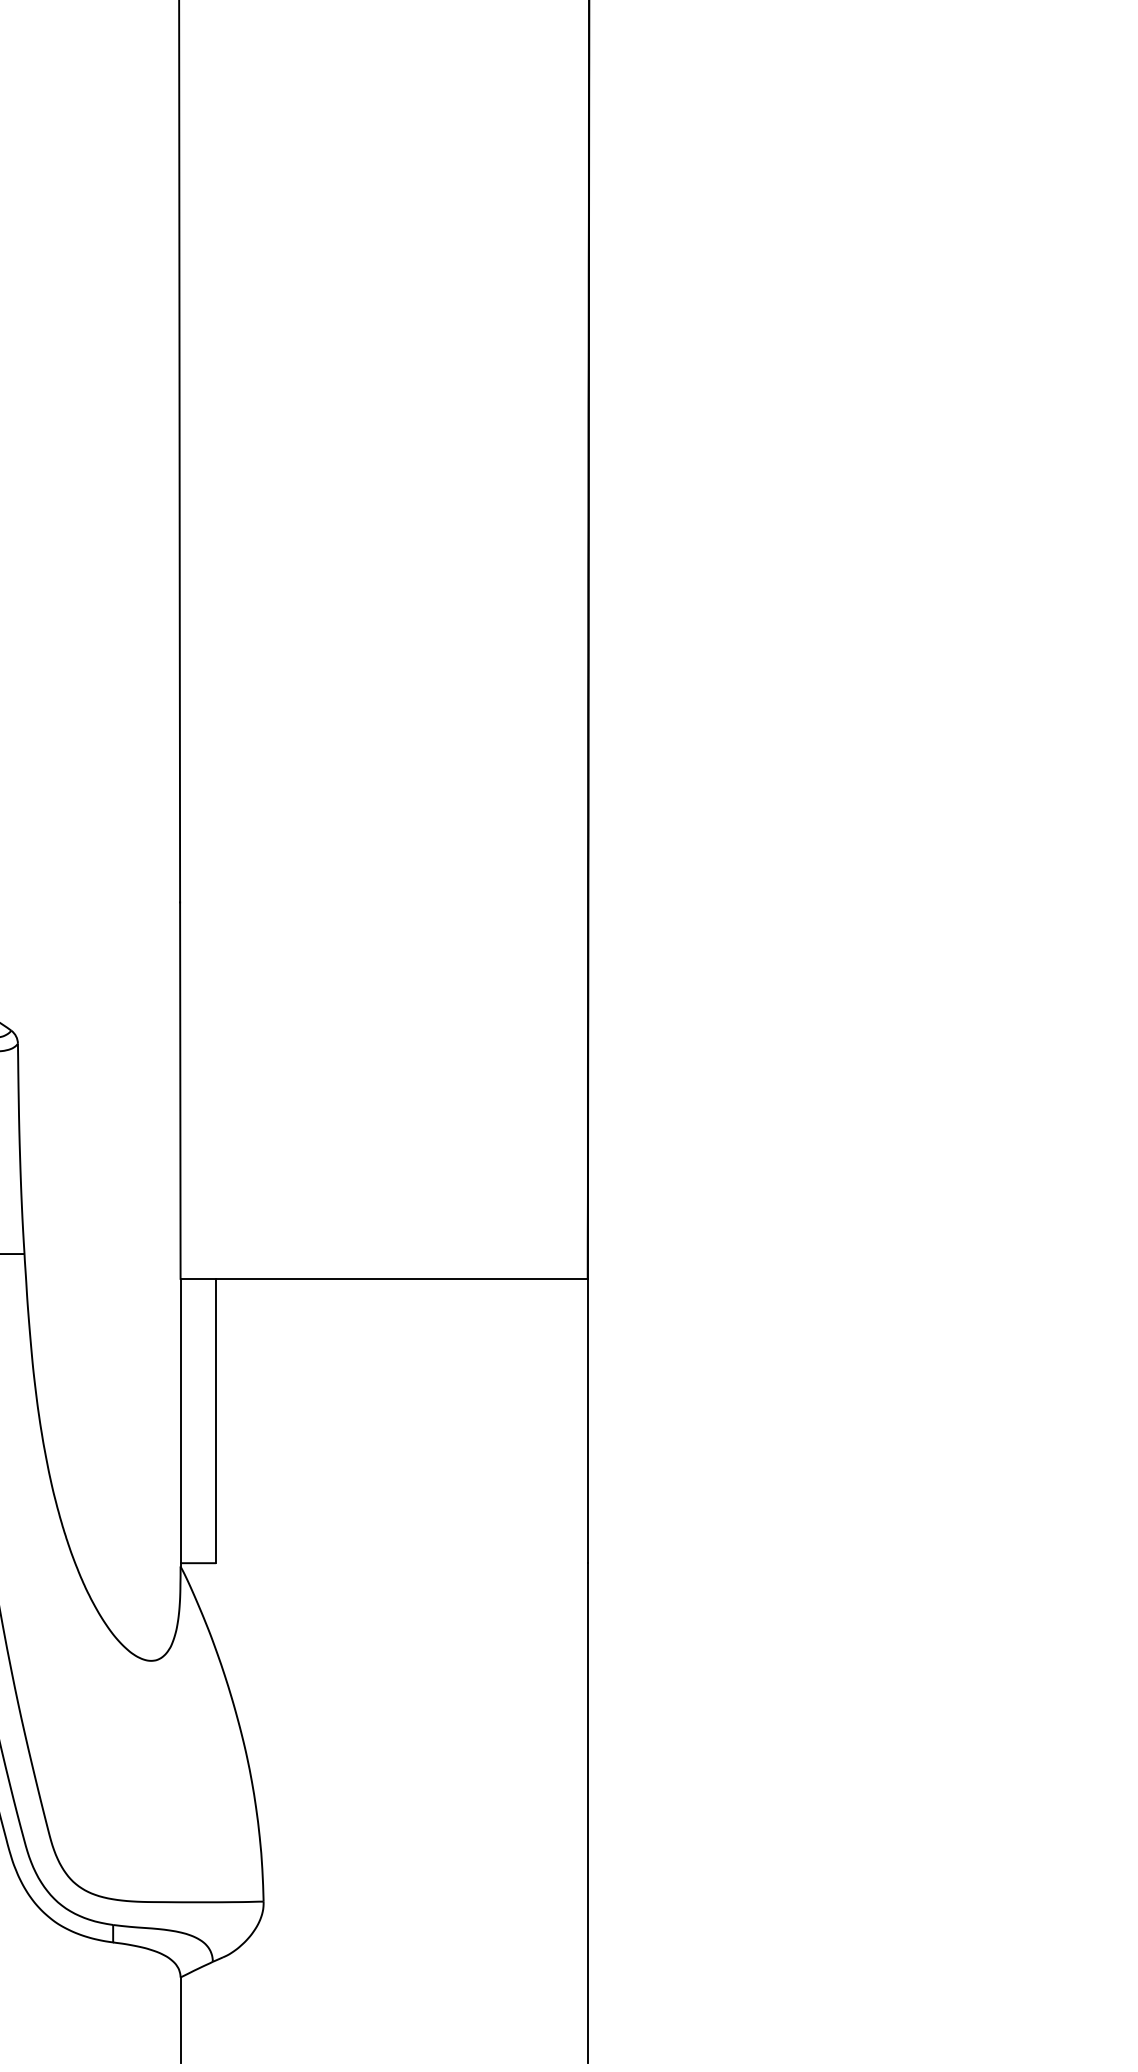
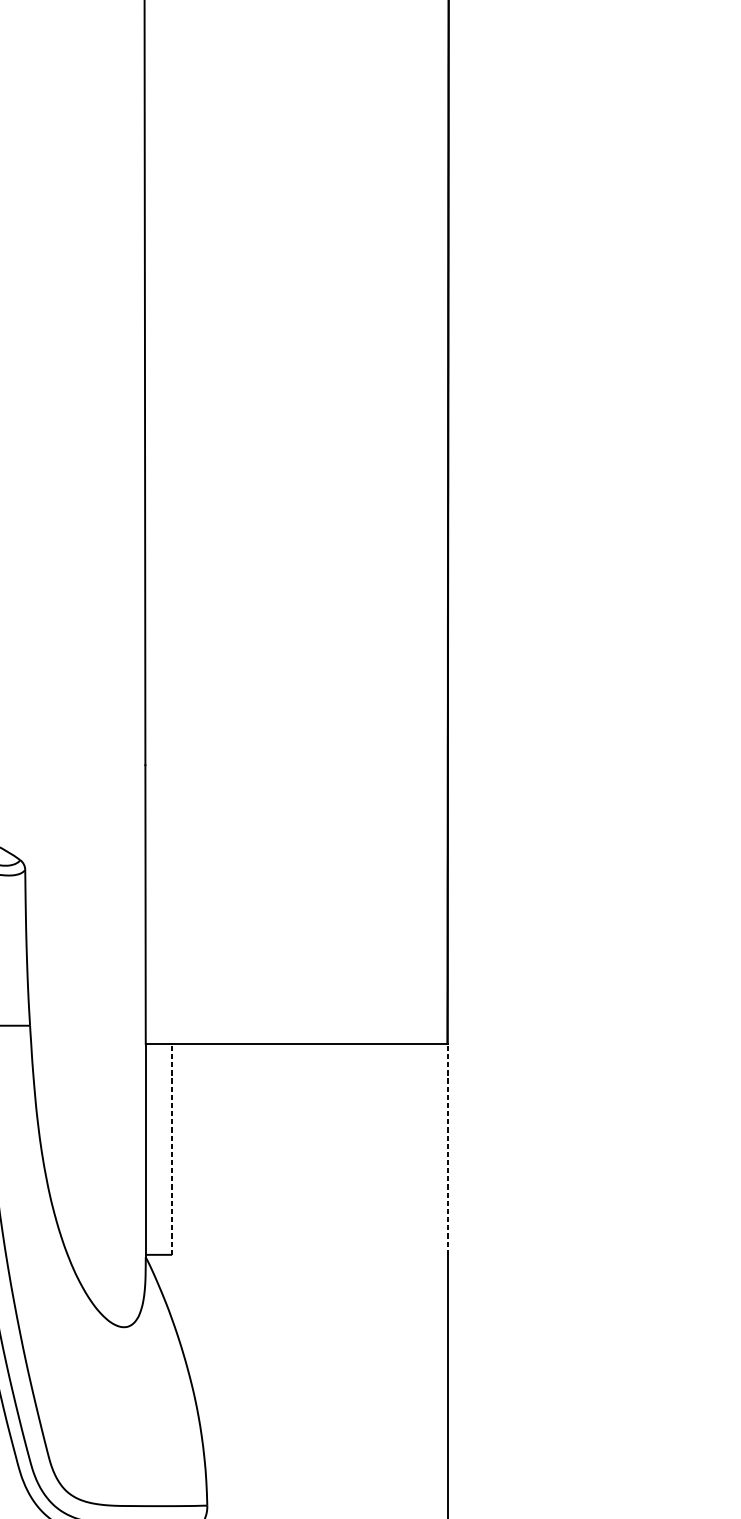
line: (216, 1420) -> (172, 1149), solid -> dashed
line: (588, 1420) -> (448, 1149), solid -> dashed

